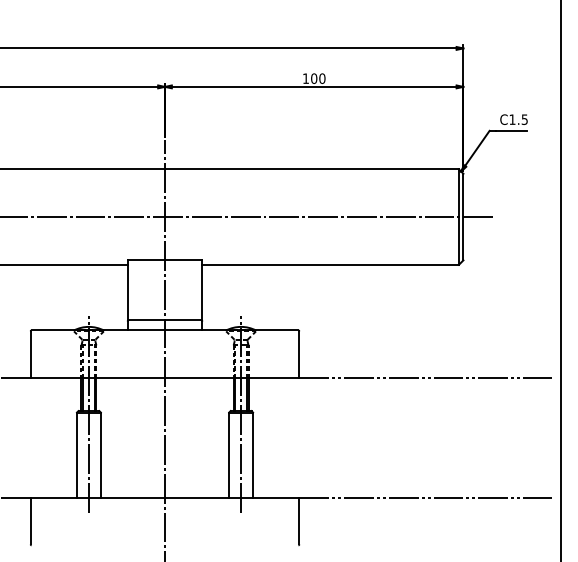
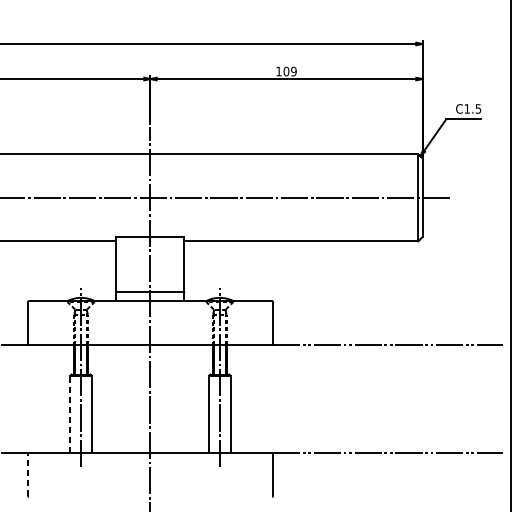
text: (322, 78) -> (294, 71), 100 -> 109
line: (77, 455) -> (70, 415), solid -> dashed
line: (30, 520) -> (27, 474), solid -> dashed

